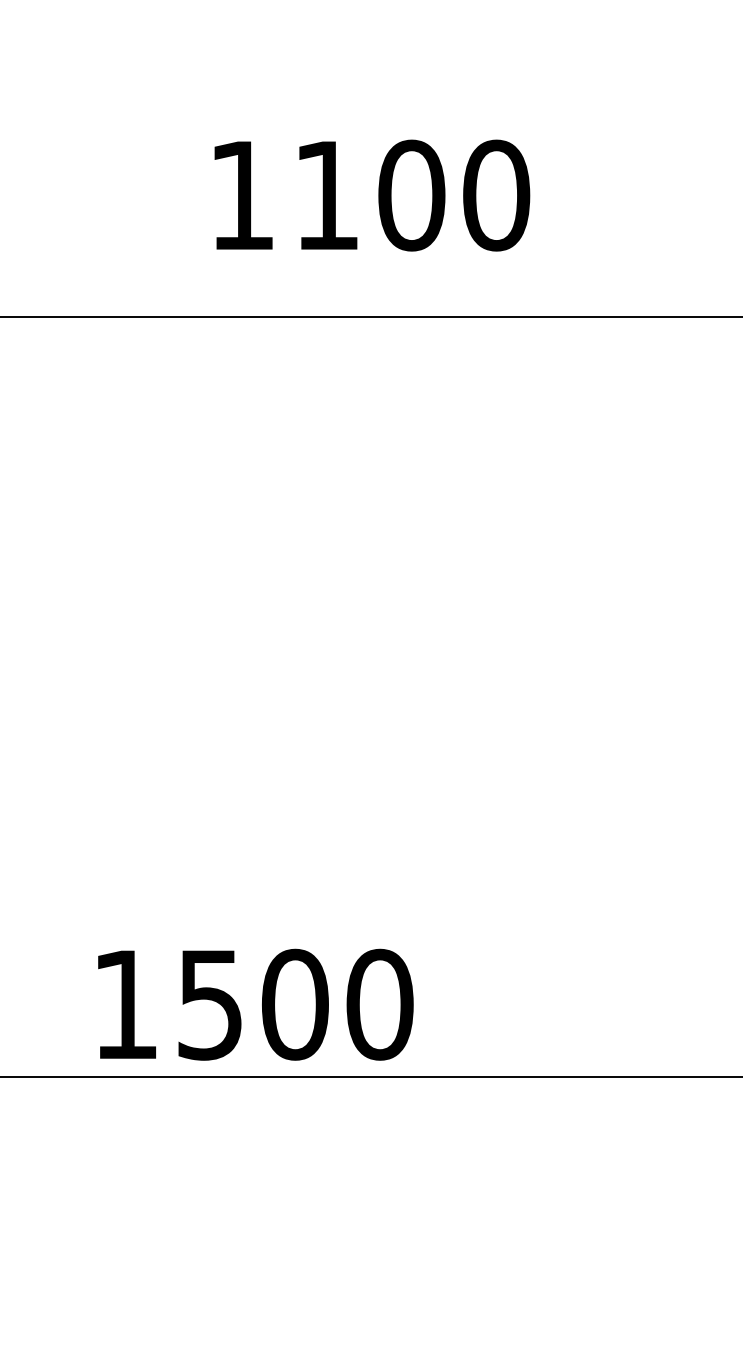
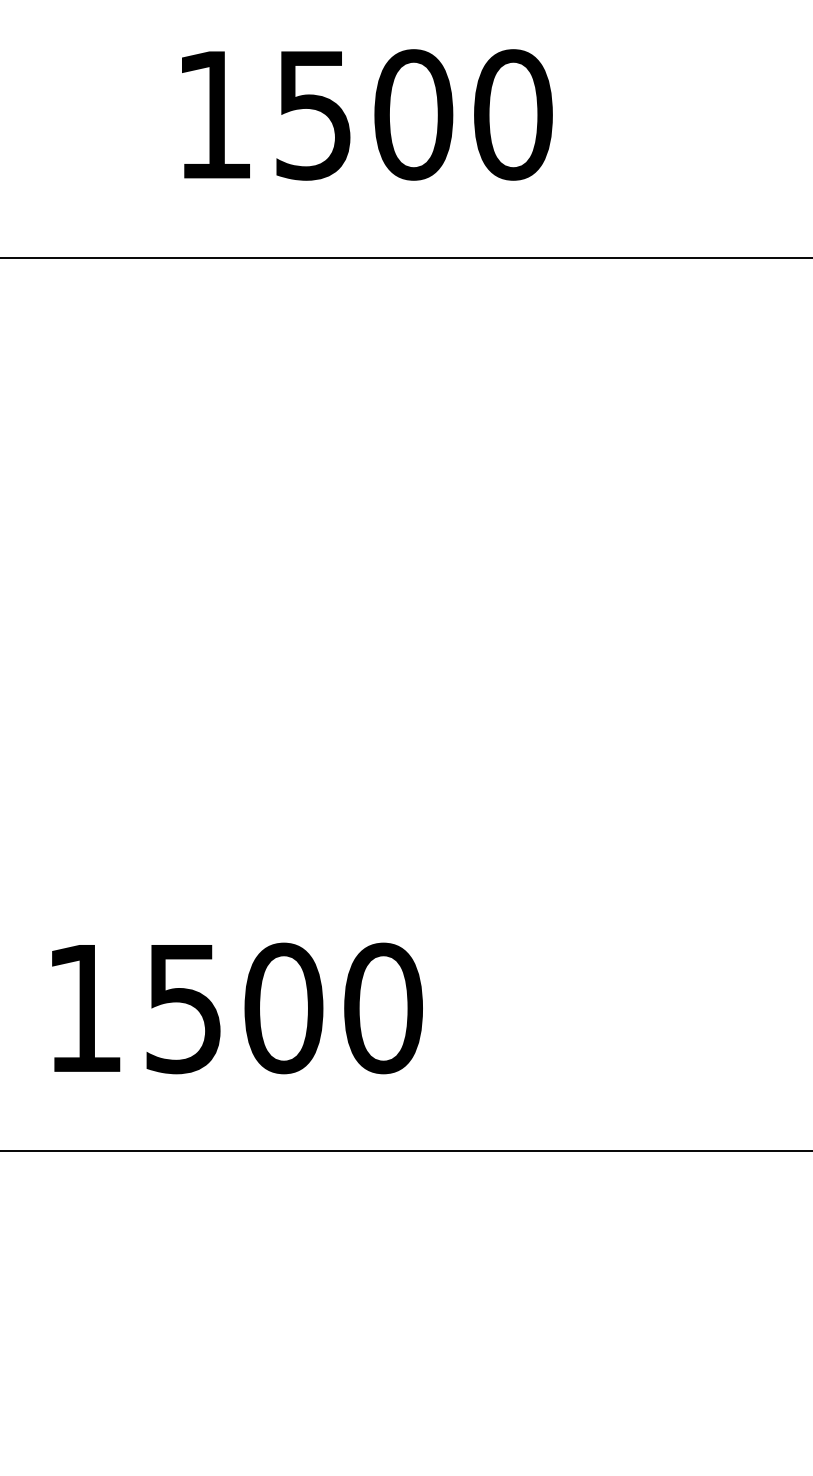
text: (326, 196) -> (313, 116), 1100 -> 1500
text: (255, 1004) -> (237, 1008), moved

